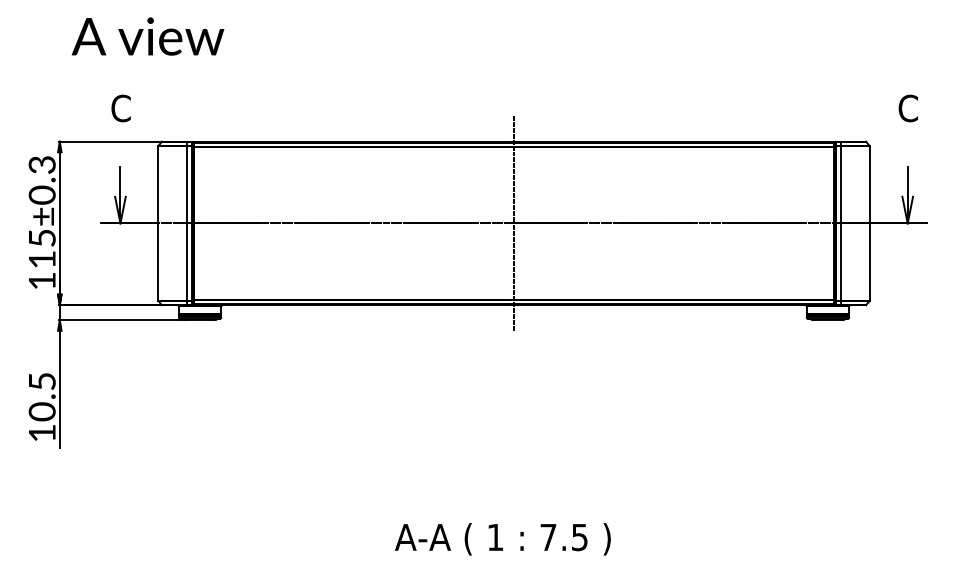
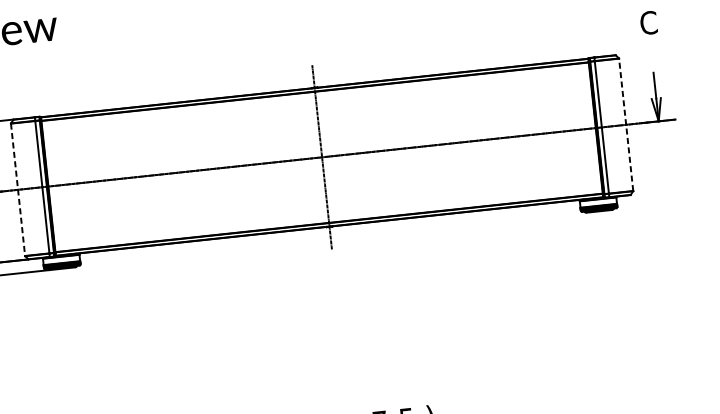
line: (869, 222) -> (625, 124), solid -> dashed
line: (158, 223) -> (18, 189), solid -> dashed

